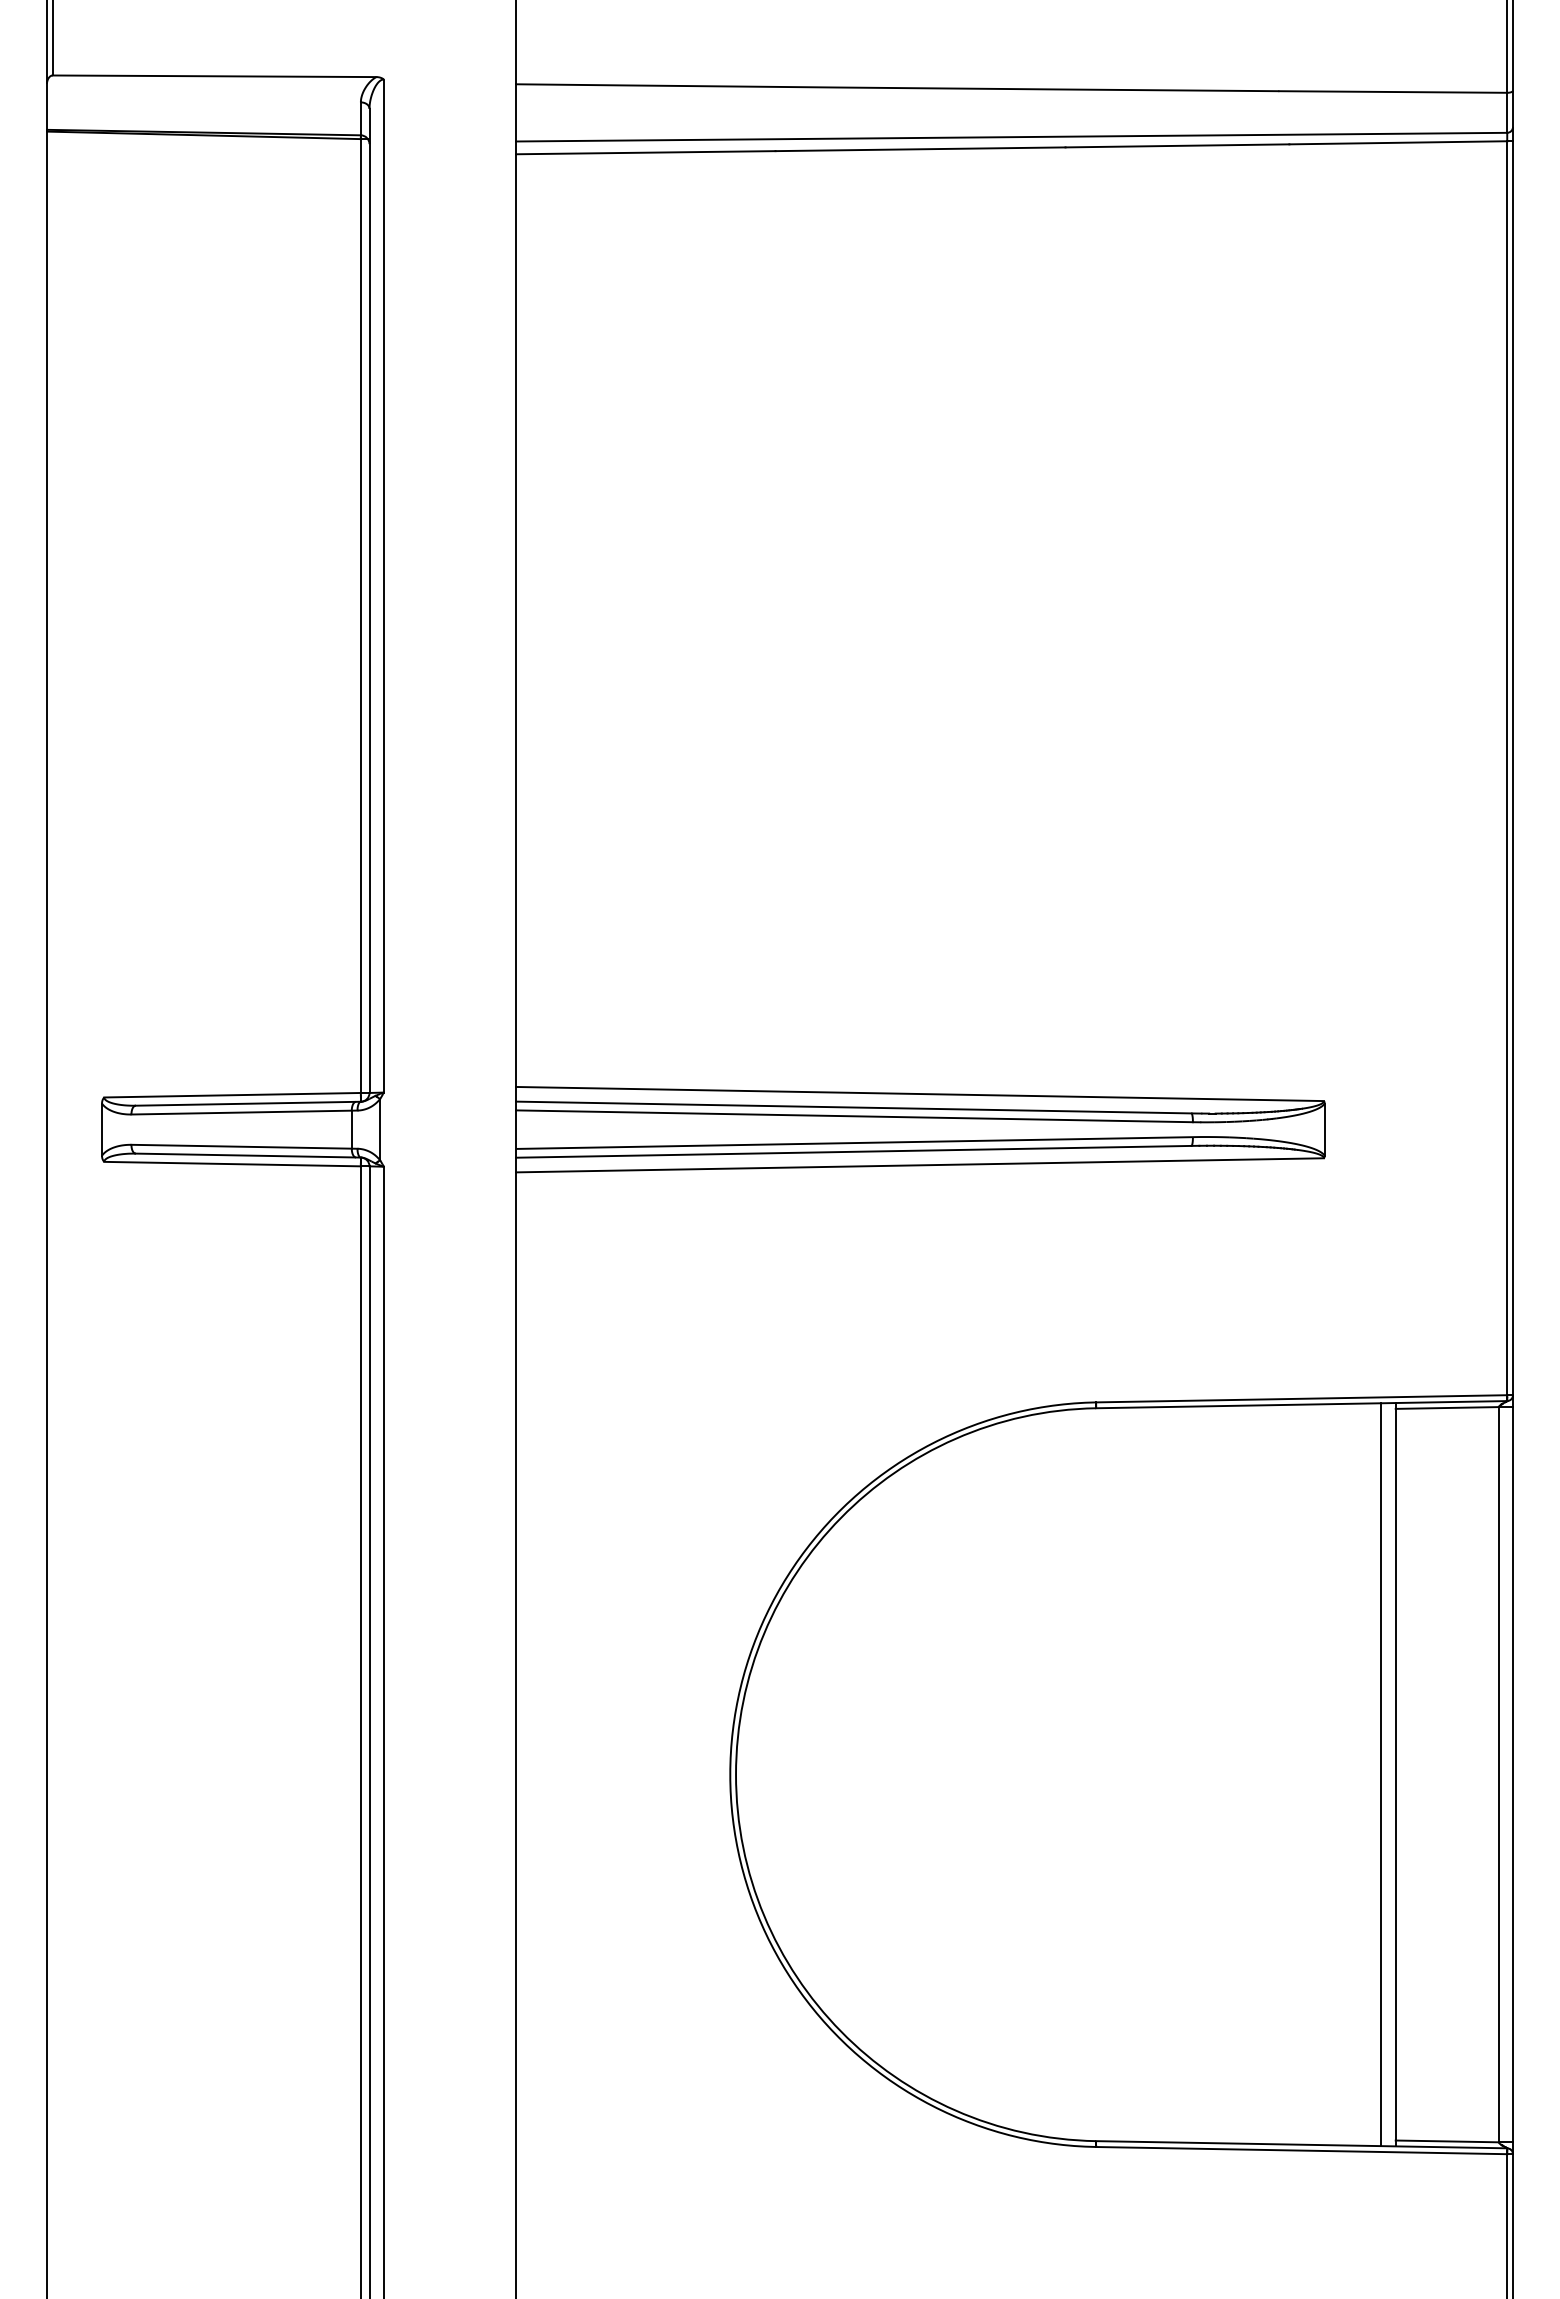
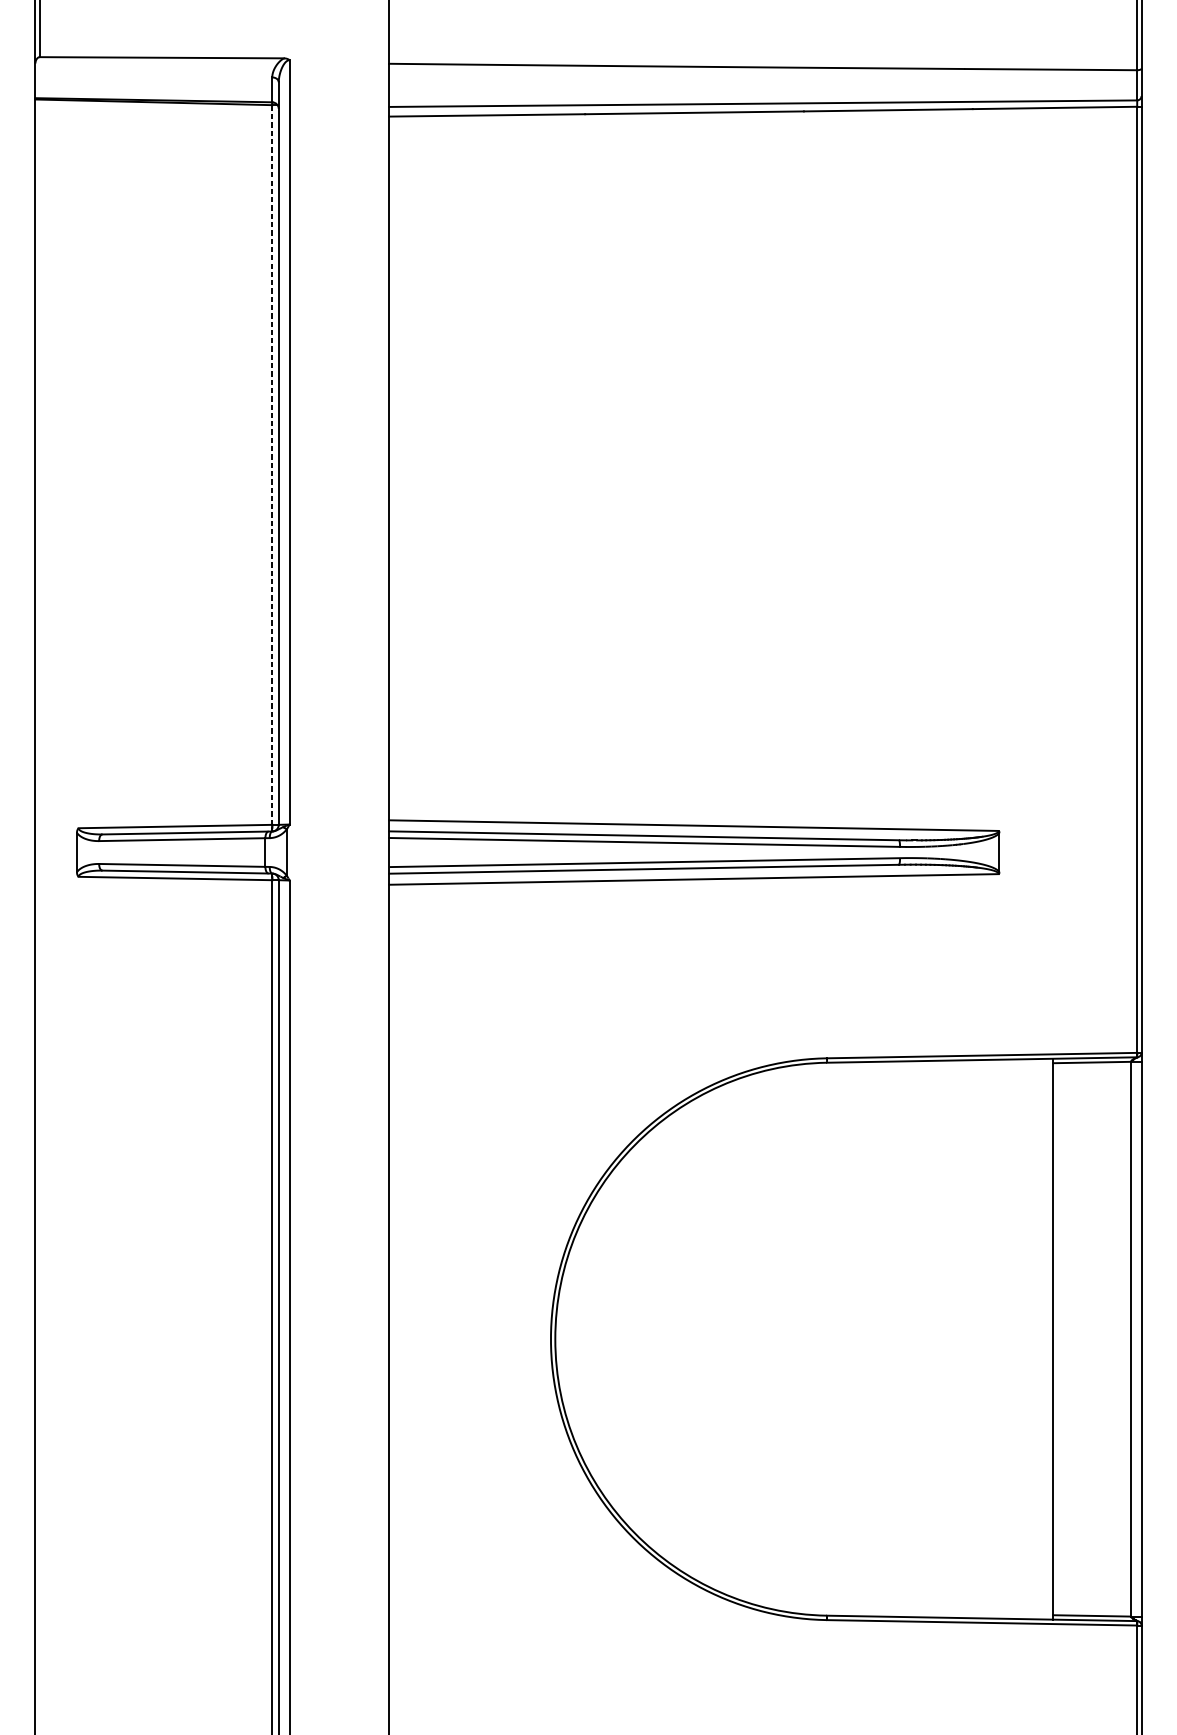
line: (360, 616) -> (271, 465), solid -> dashed
line: (1381, 1774) -> (1042, 1339), removed

